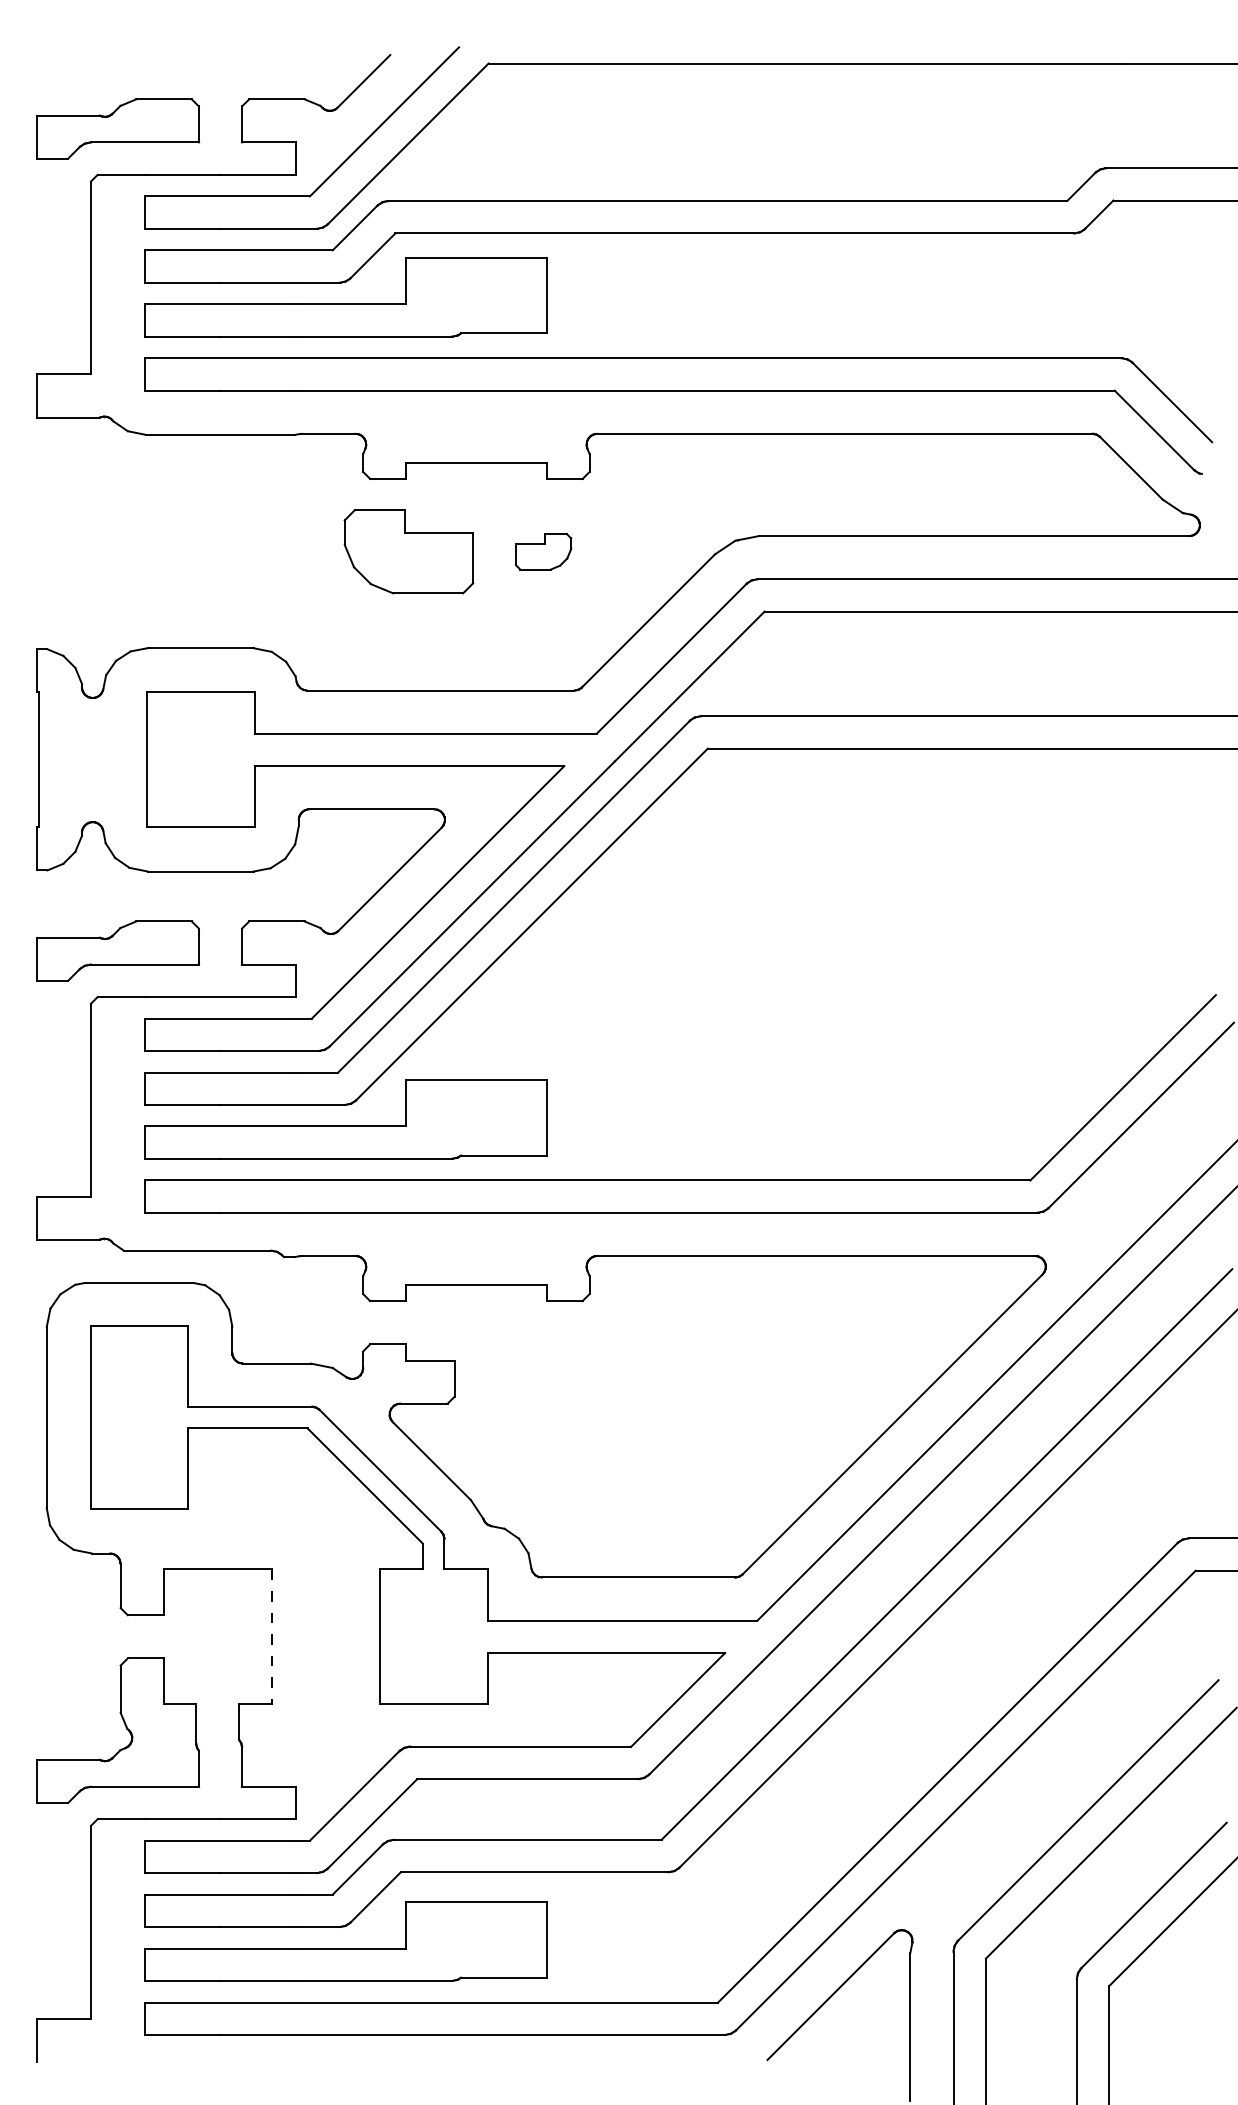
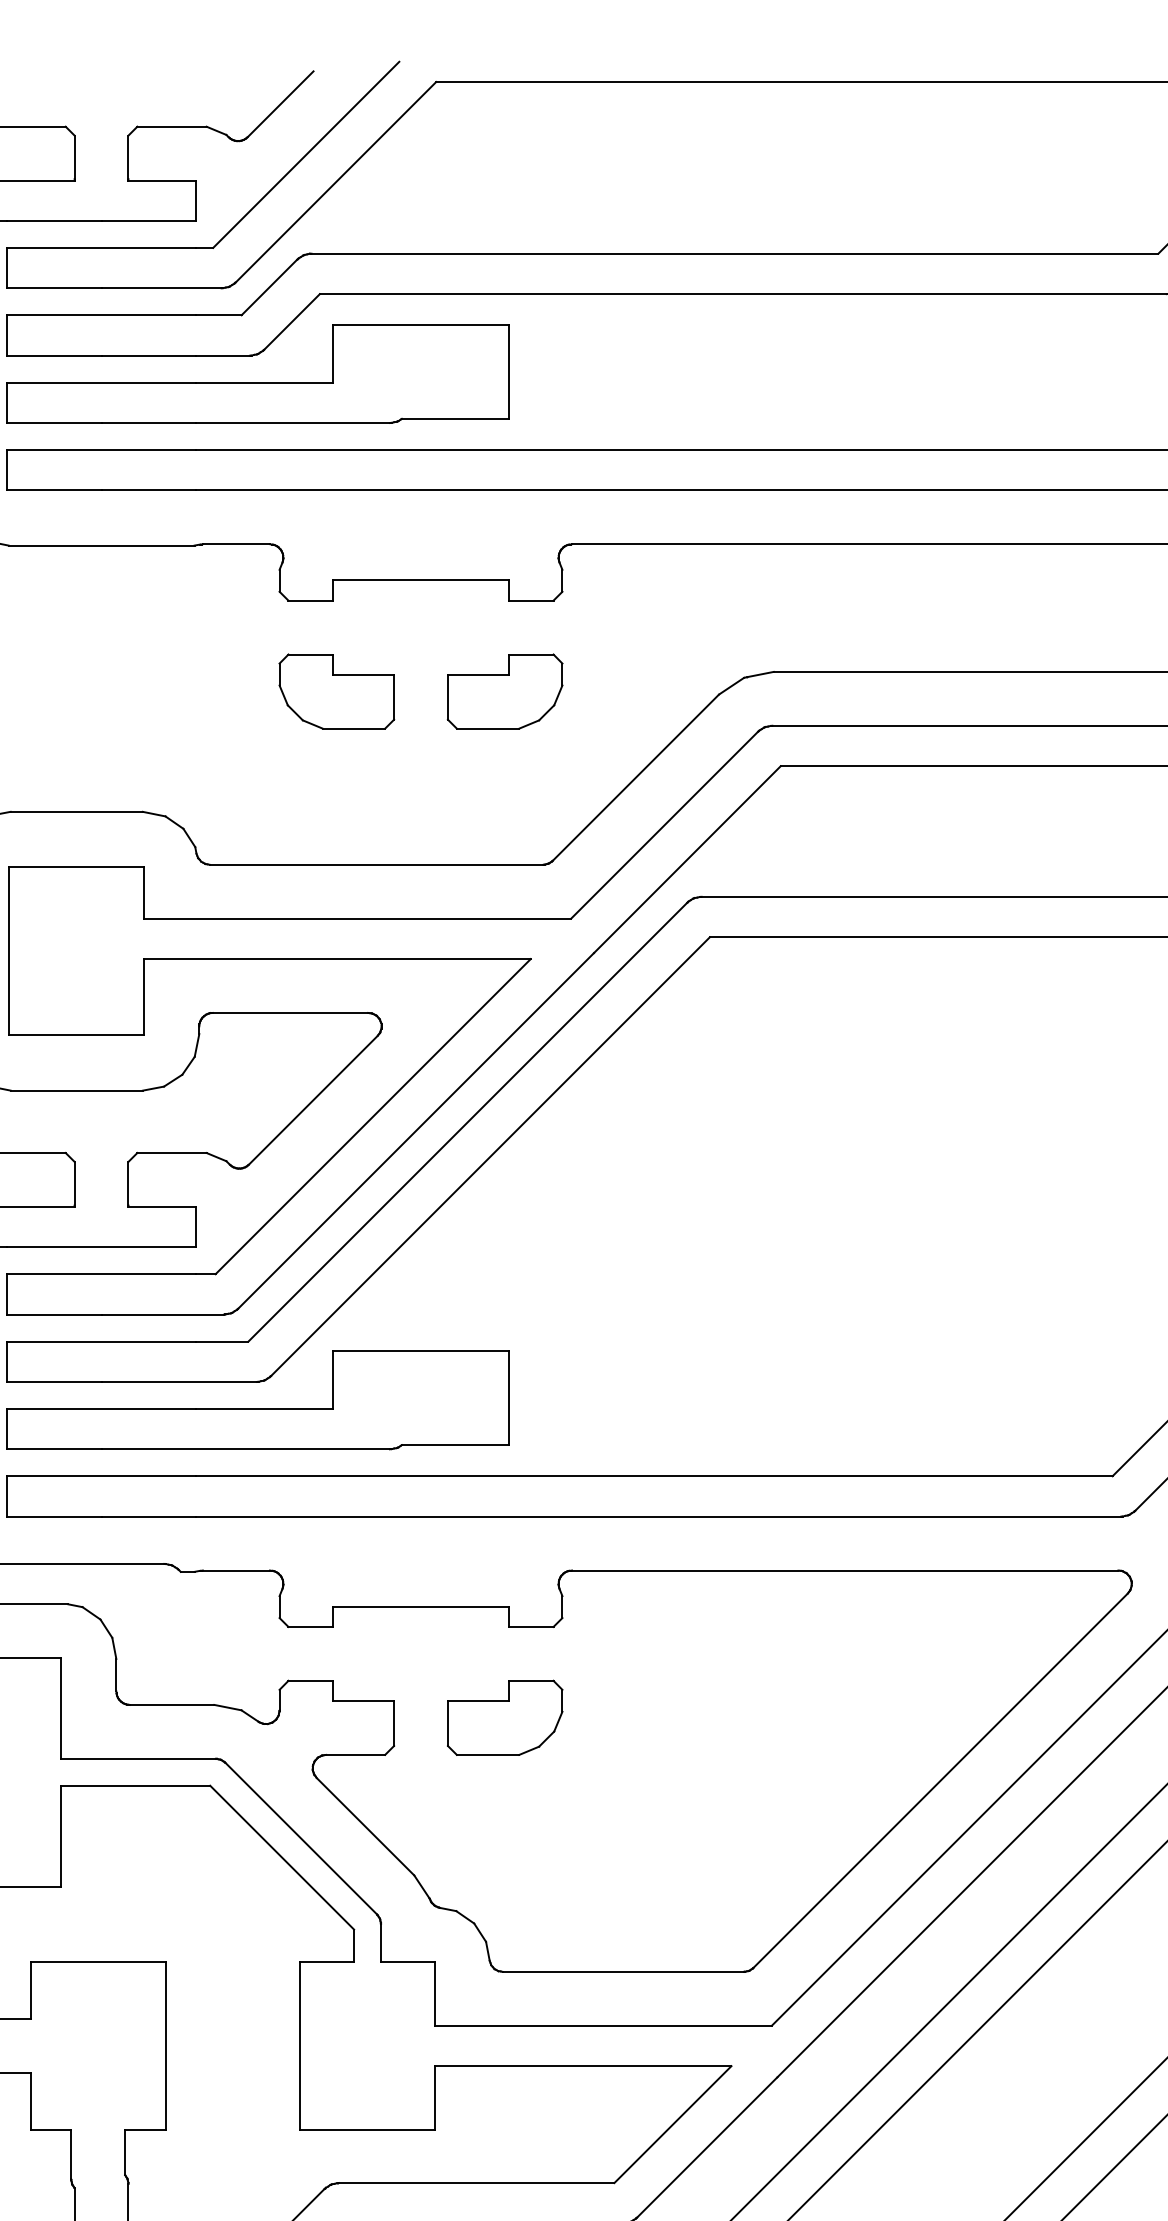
part: (408, 551) -> (336, 691), size x0.71
part: (543, 551) -> (504, 691), size x1.67
part: (543, 1373) -> (504, 1717), added
line: (271, 1637) -> (165, 2046), dashed -> solid

